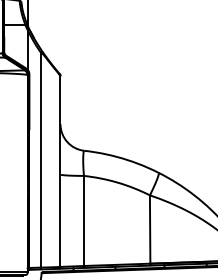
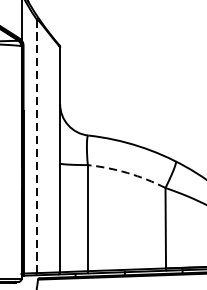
line: (40, 159) -> (36, 145), solid -> dashed
arc: (117, 182) -> (127, 172), solid -> dashed

